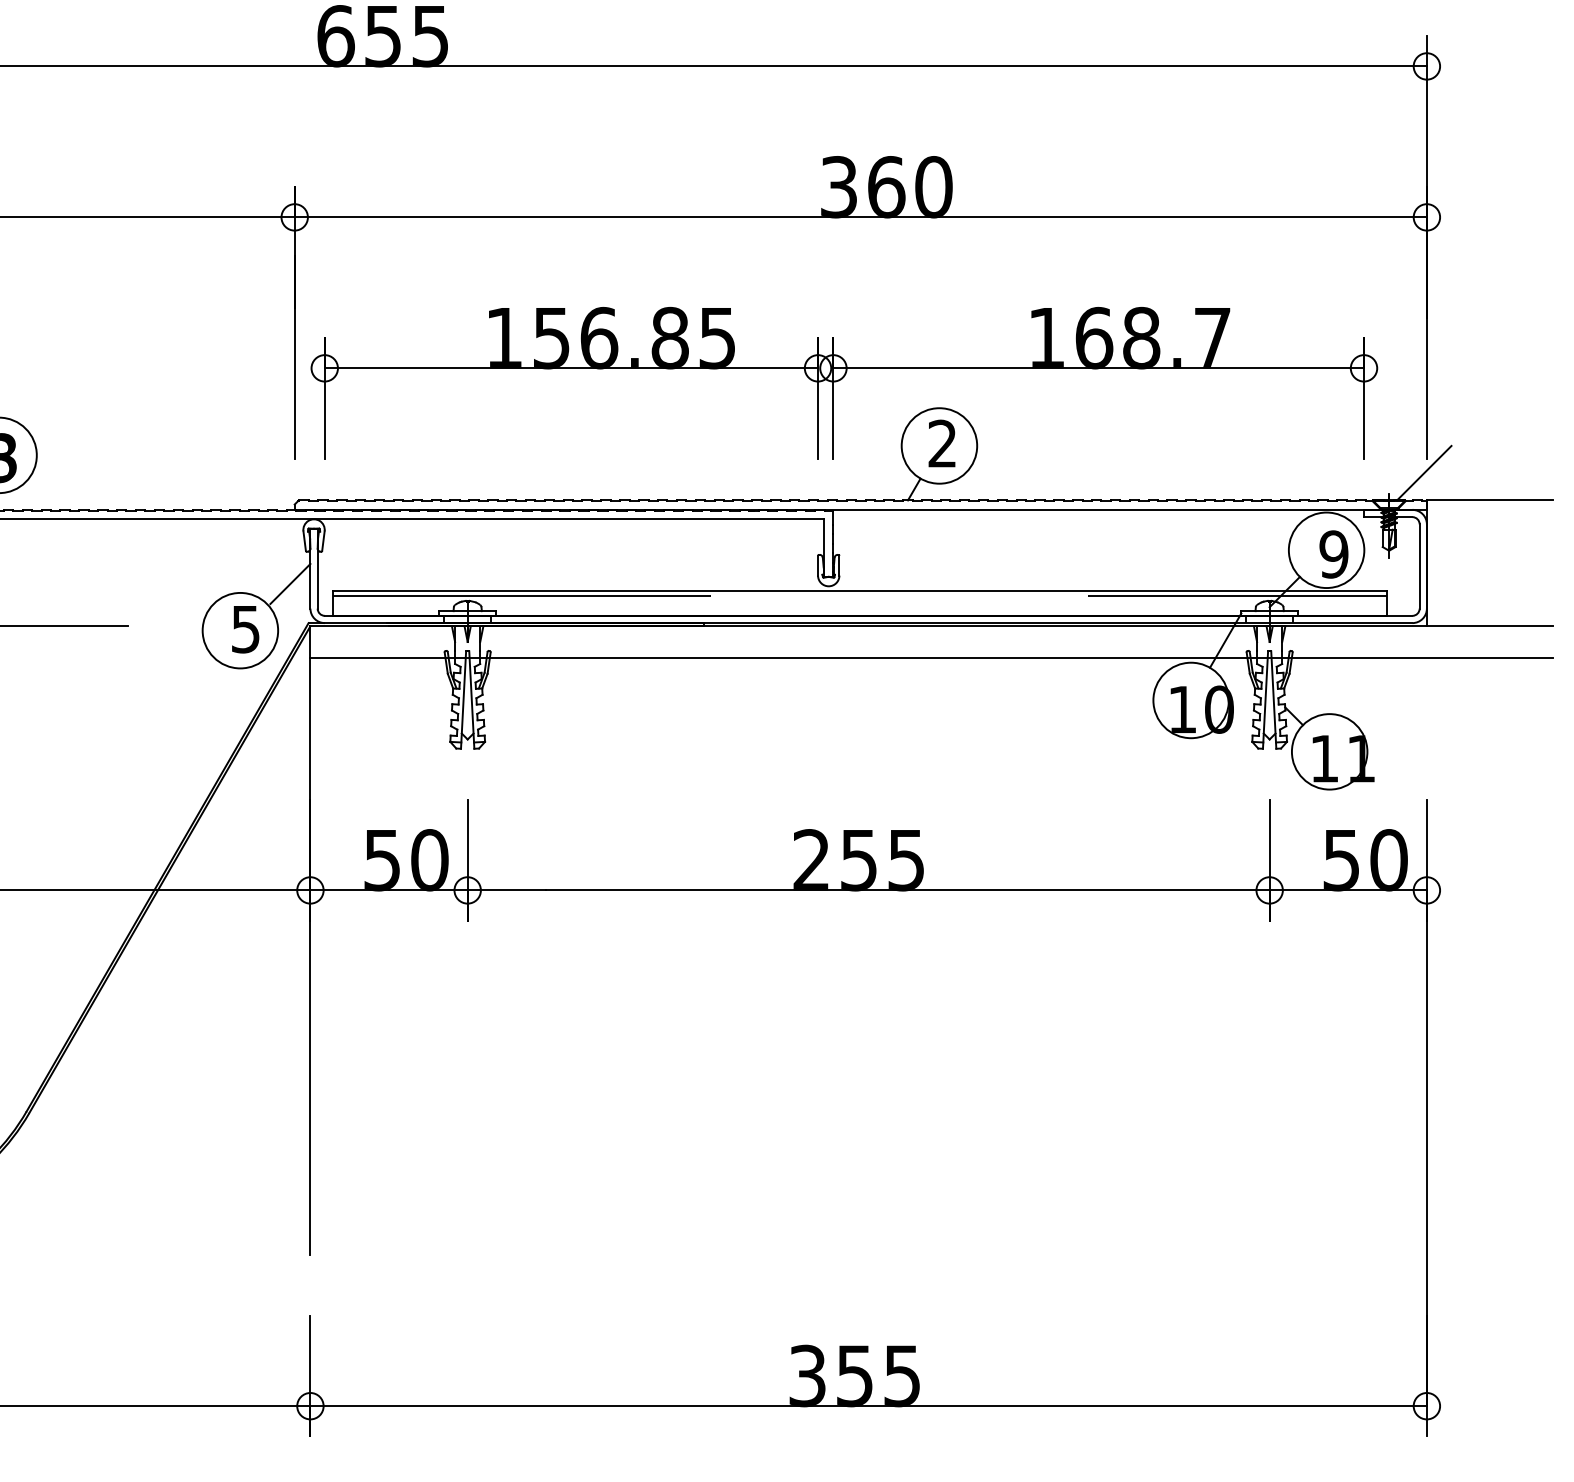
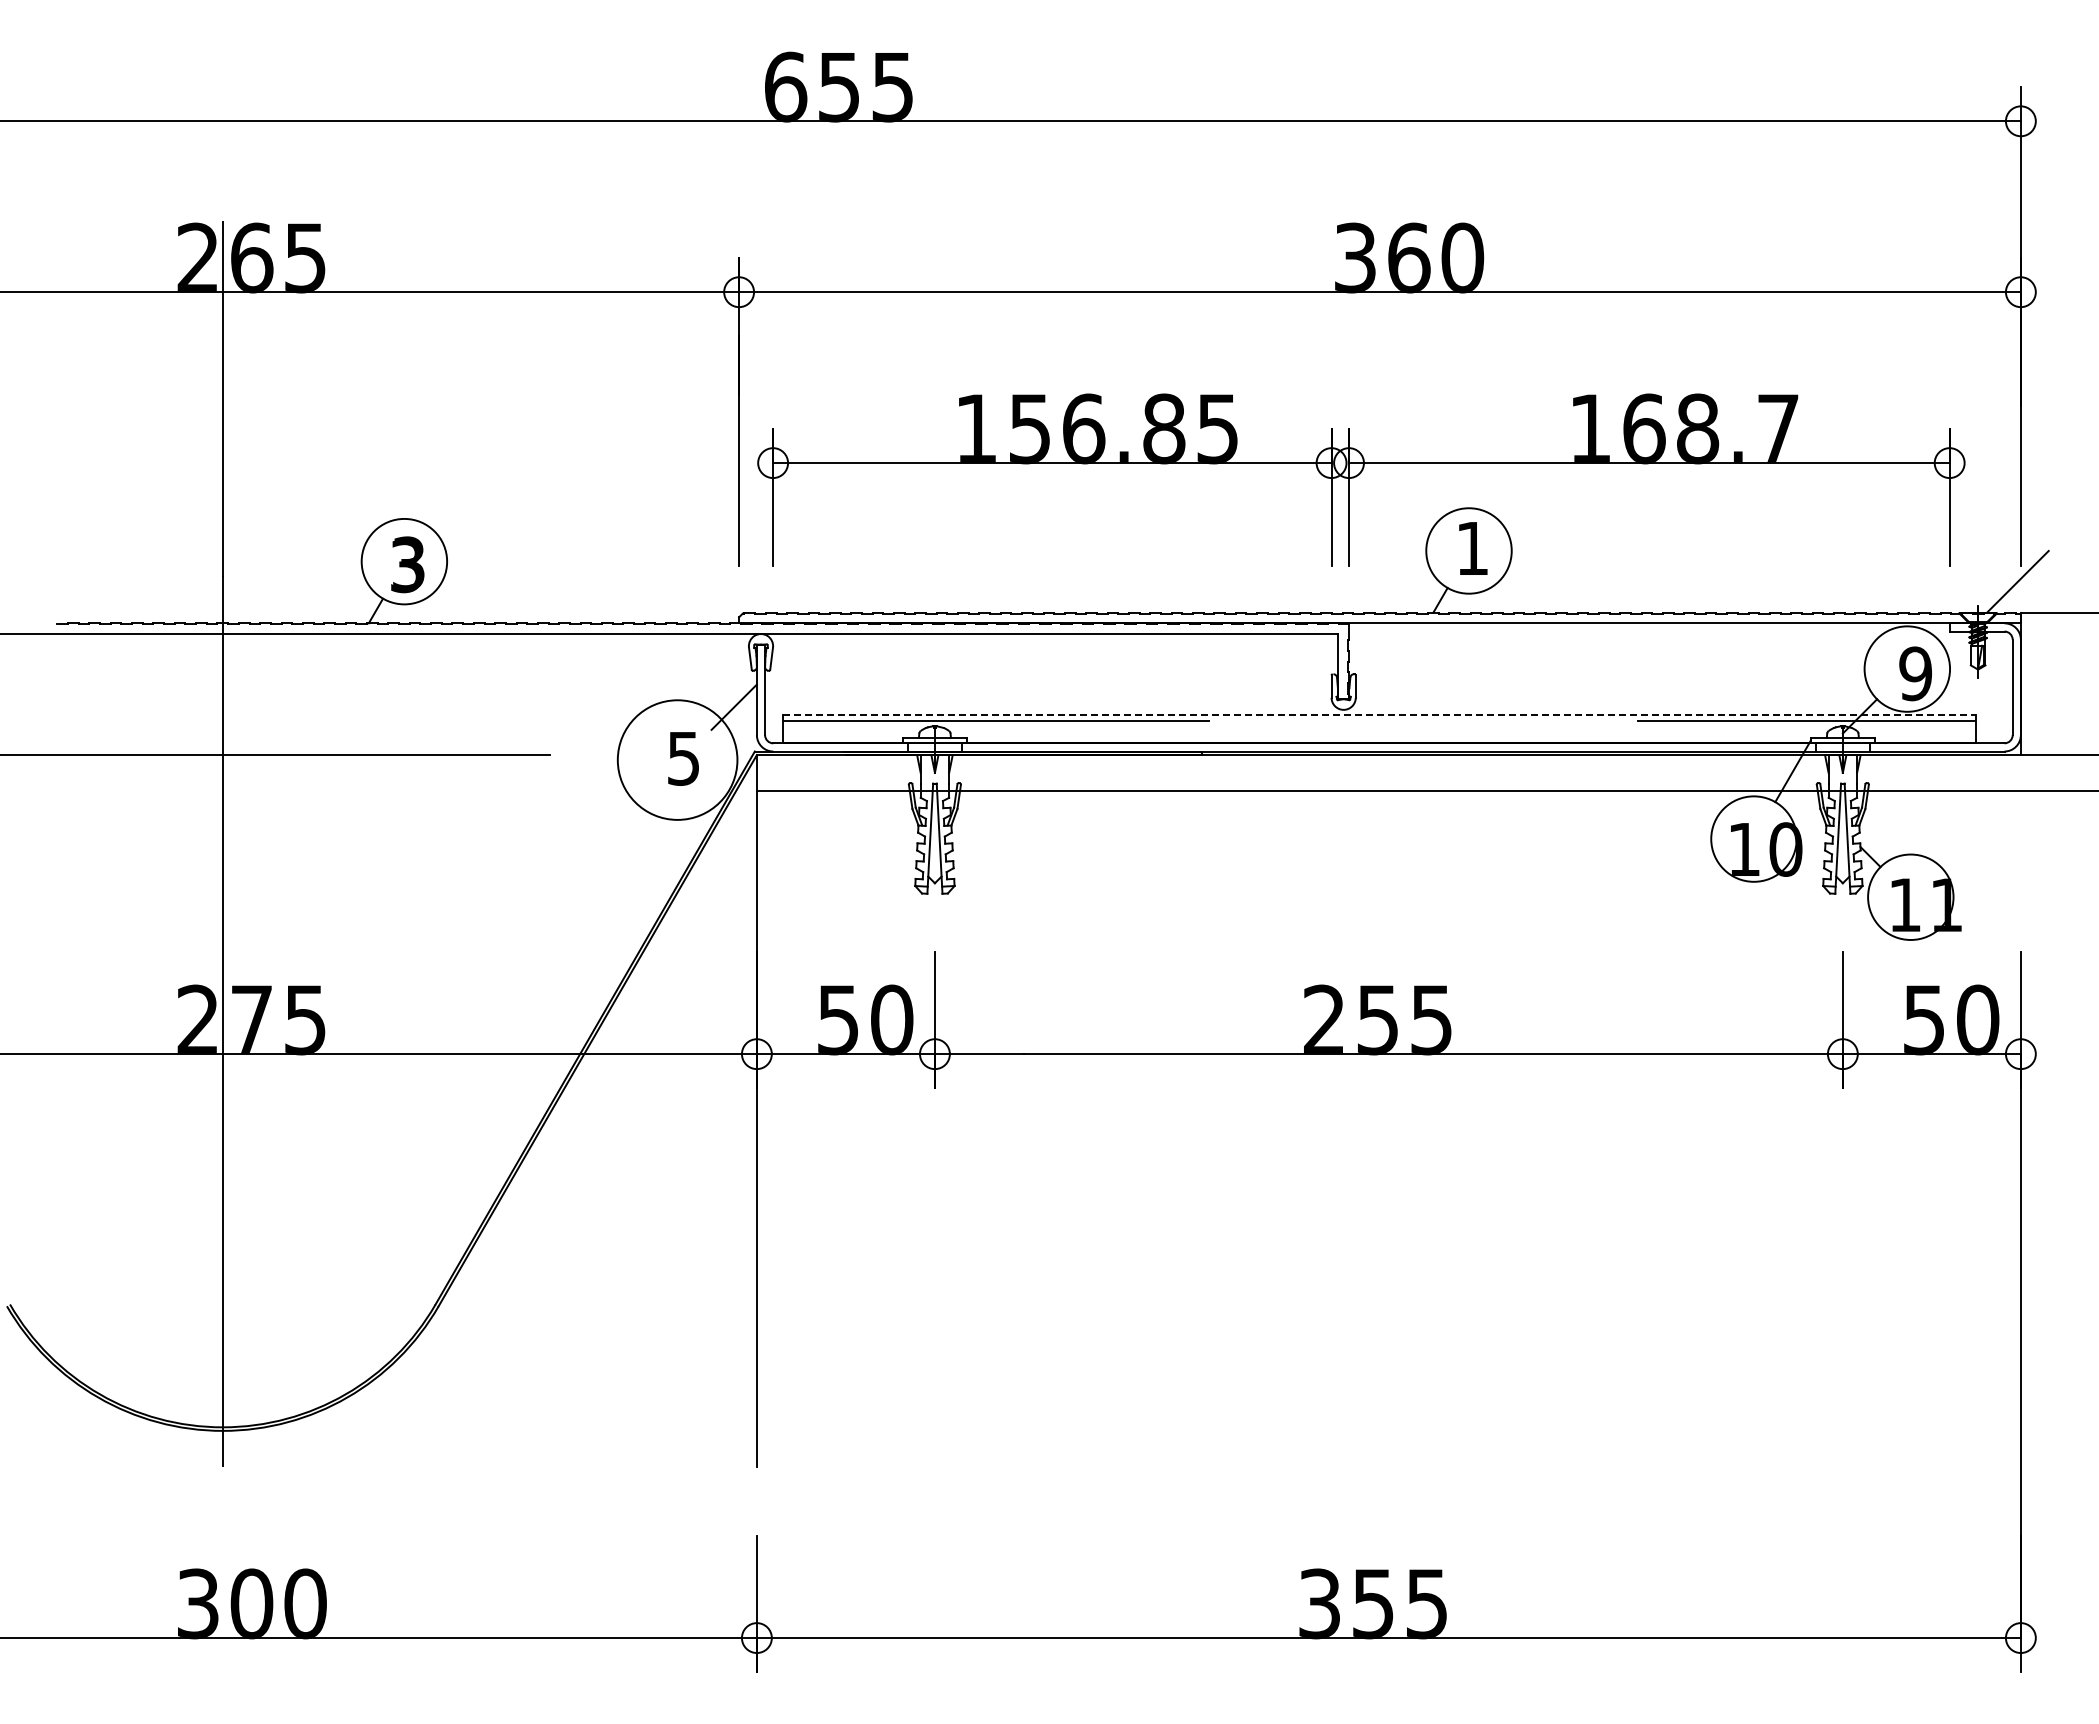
text: (941, 442) -> (1471, 547), 2 -> 1
line: (860, 590) -> (1379, 714), solid -> dashed
circle: (240, 630) -> (677, 759), size x1.4

